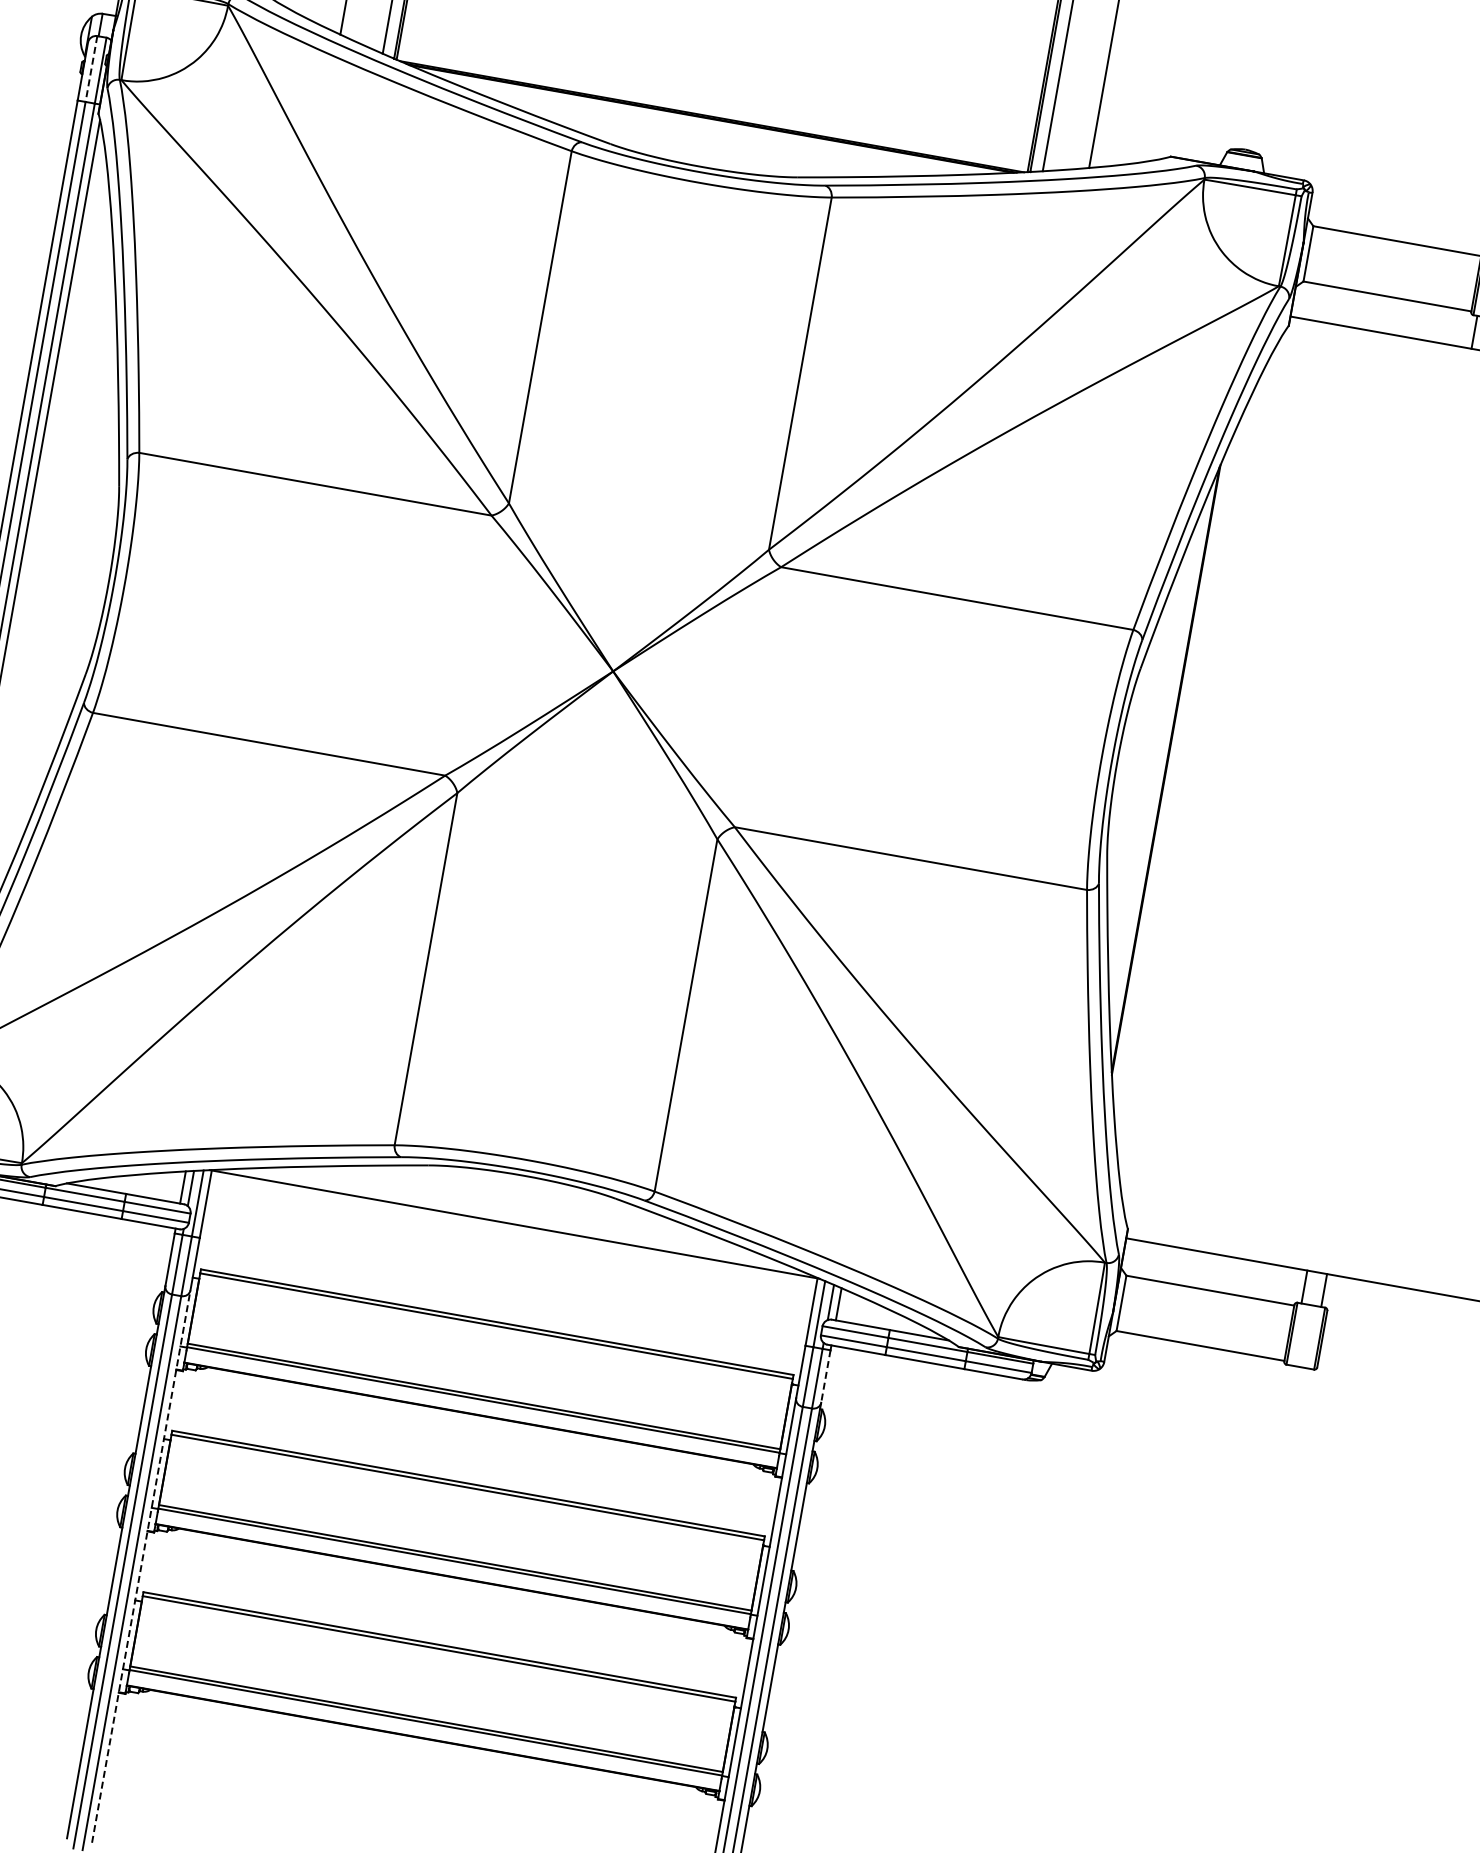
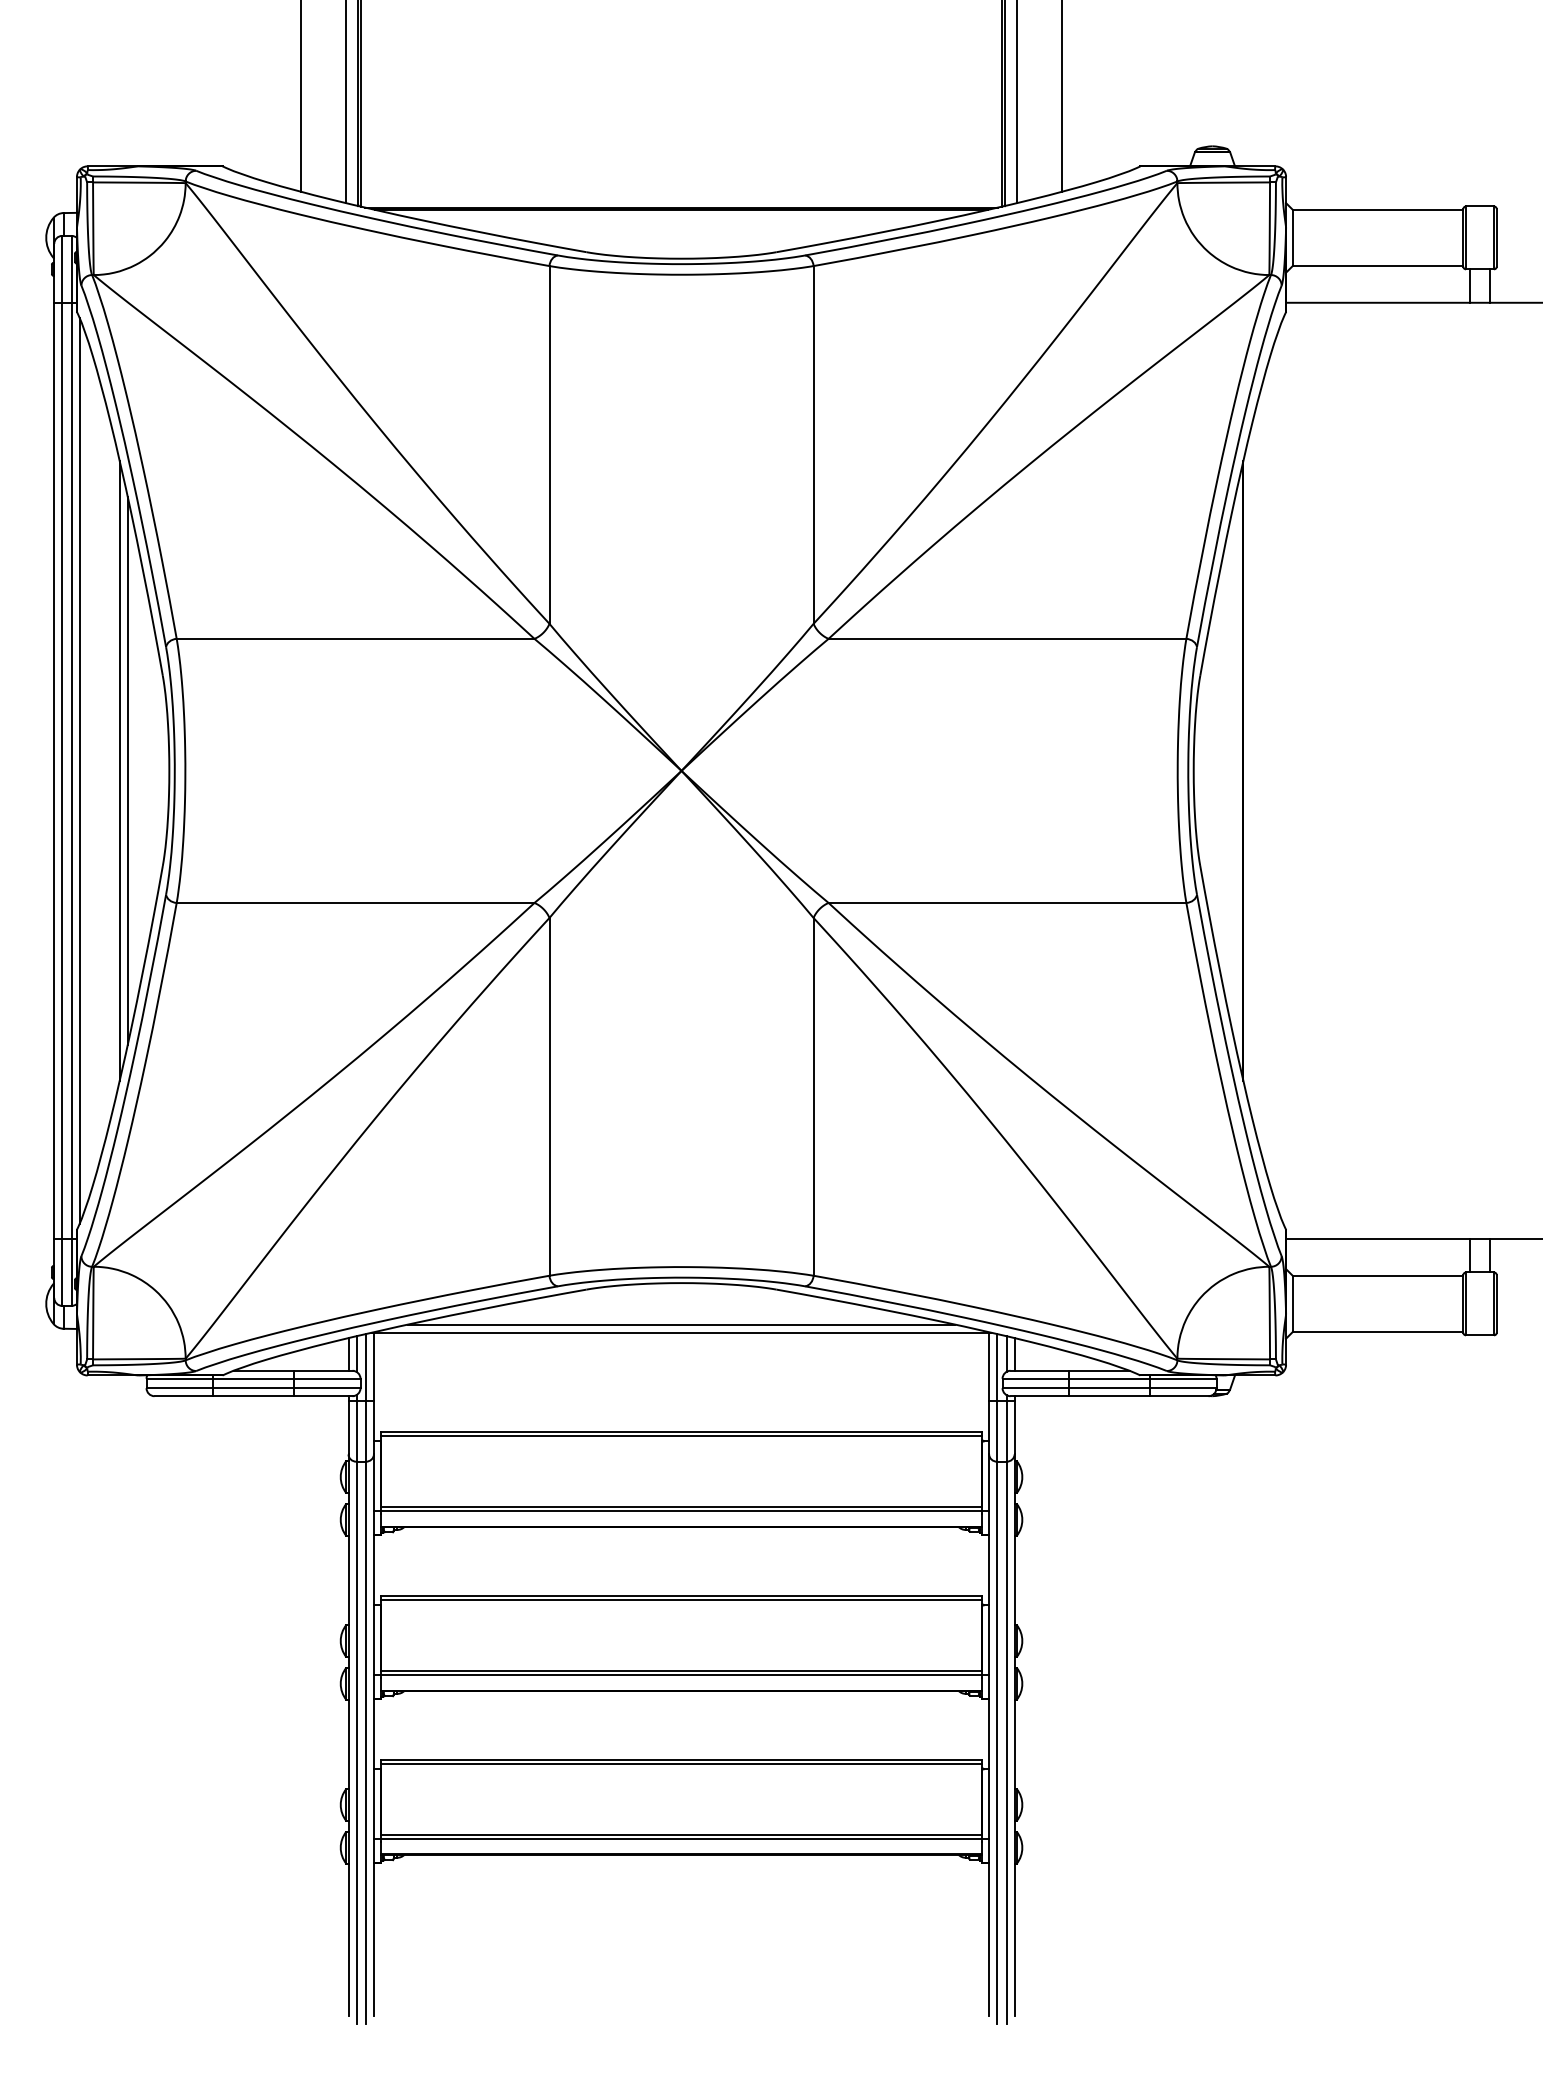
line: (91, 69) -> (62, 269), dashed -> solid
line: (59, 572) -> (119, 770), added
line: (67, 573) -> (127, 770), added
line: (516, 1216) -> (681, 1324), added
line: (825, 1376) -> (1014, 1427), dashed -> solid
line: (140, 1566) -> (373, 1734), dashed -> solid

